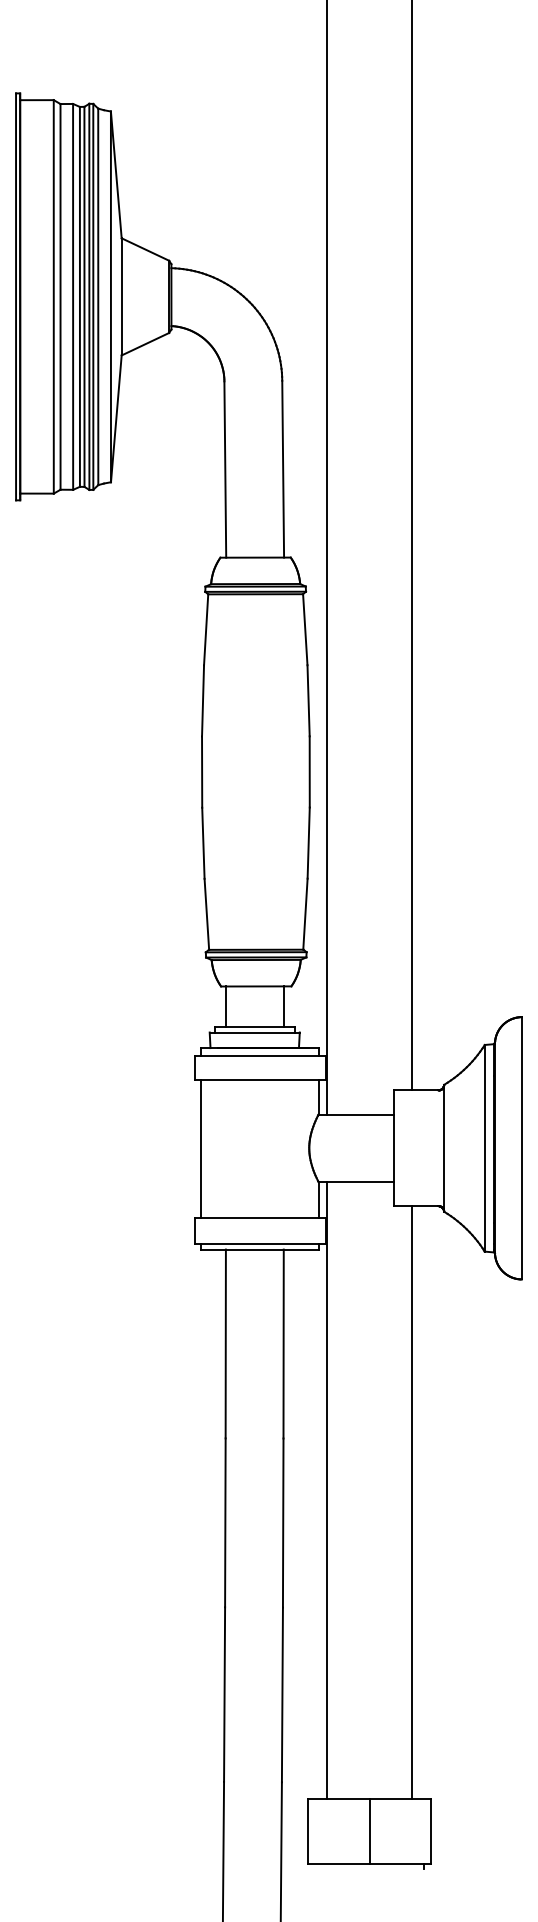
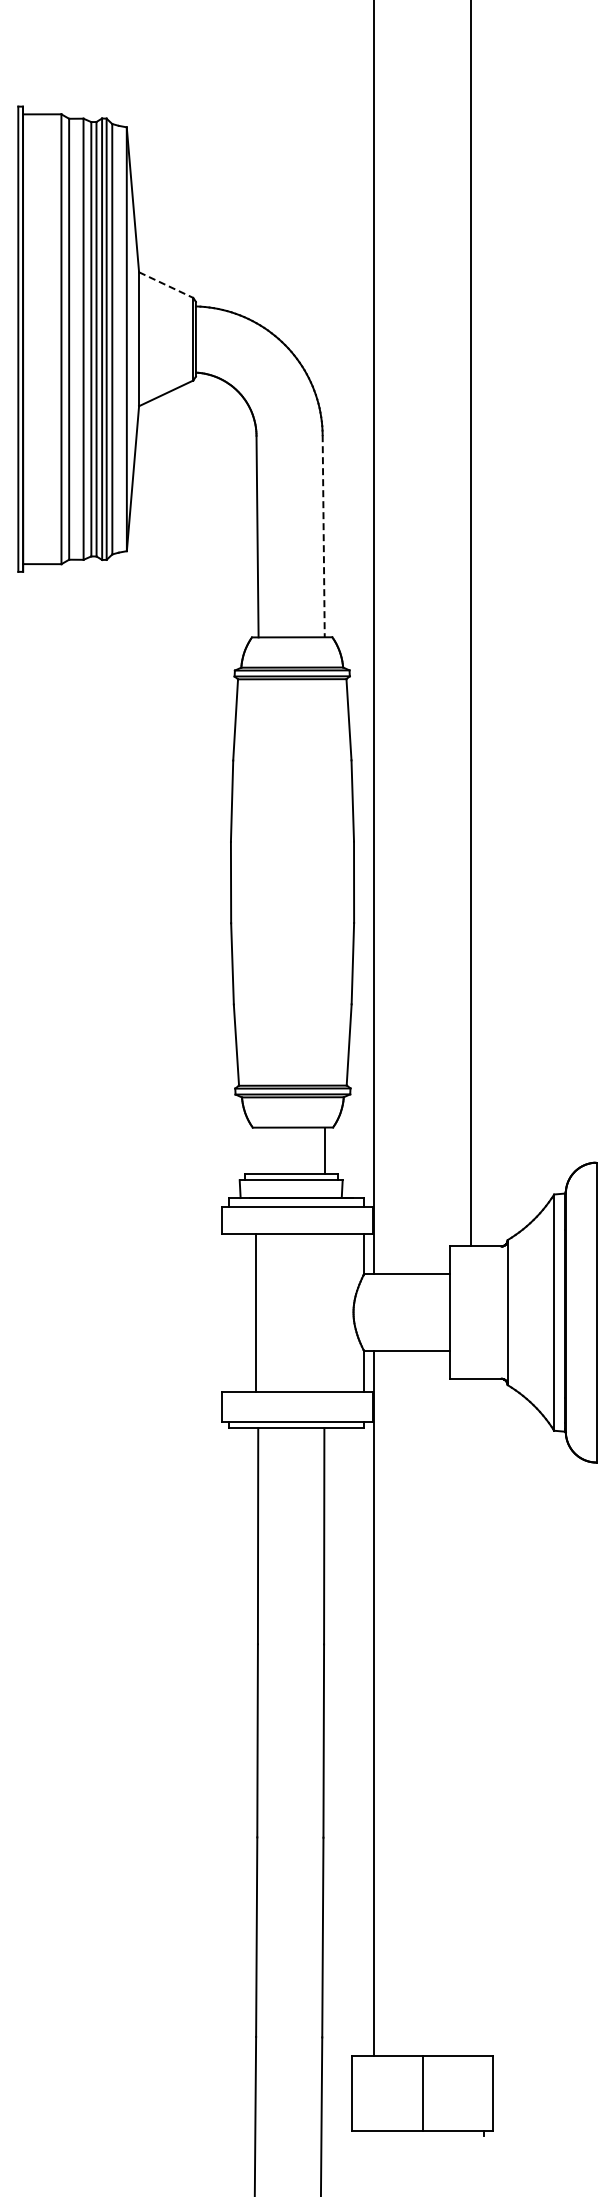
line: (145, 249) -> (166, 285), solid -> dashed
line: (282, 469) -> (323, 536), solid -> dashed
line: (226, 1006) -> (258, 1150), removed
line: (200, 1148) -> (256, 1312), moved
line: (412, 1502) -> (471, 1717), removed

